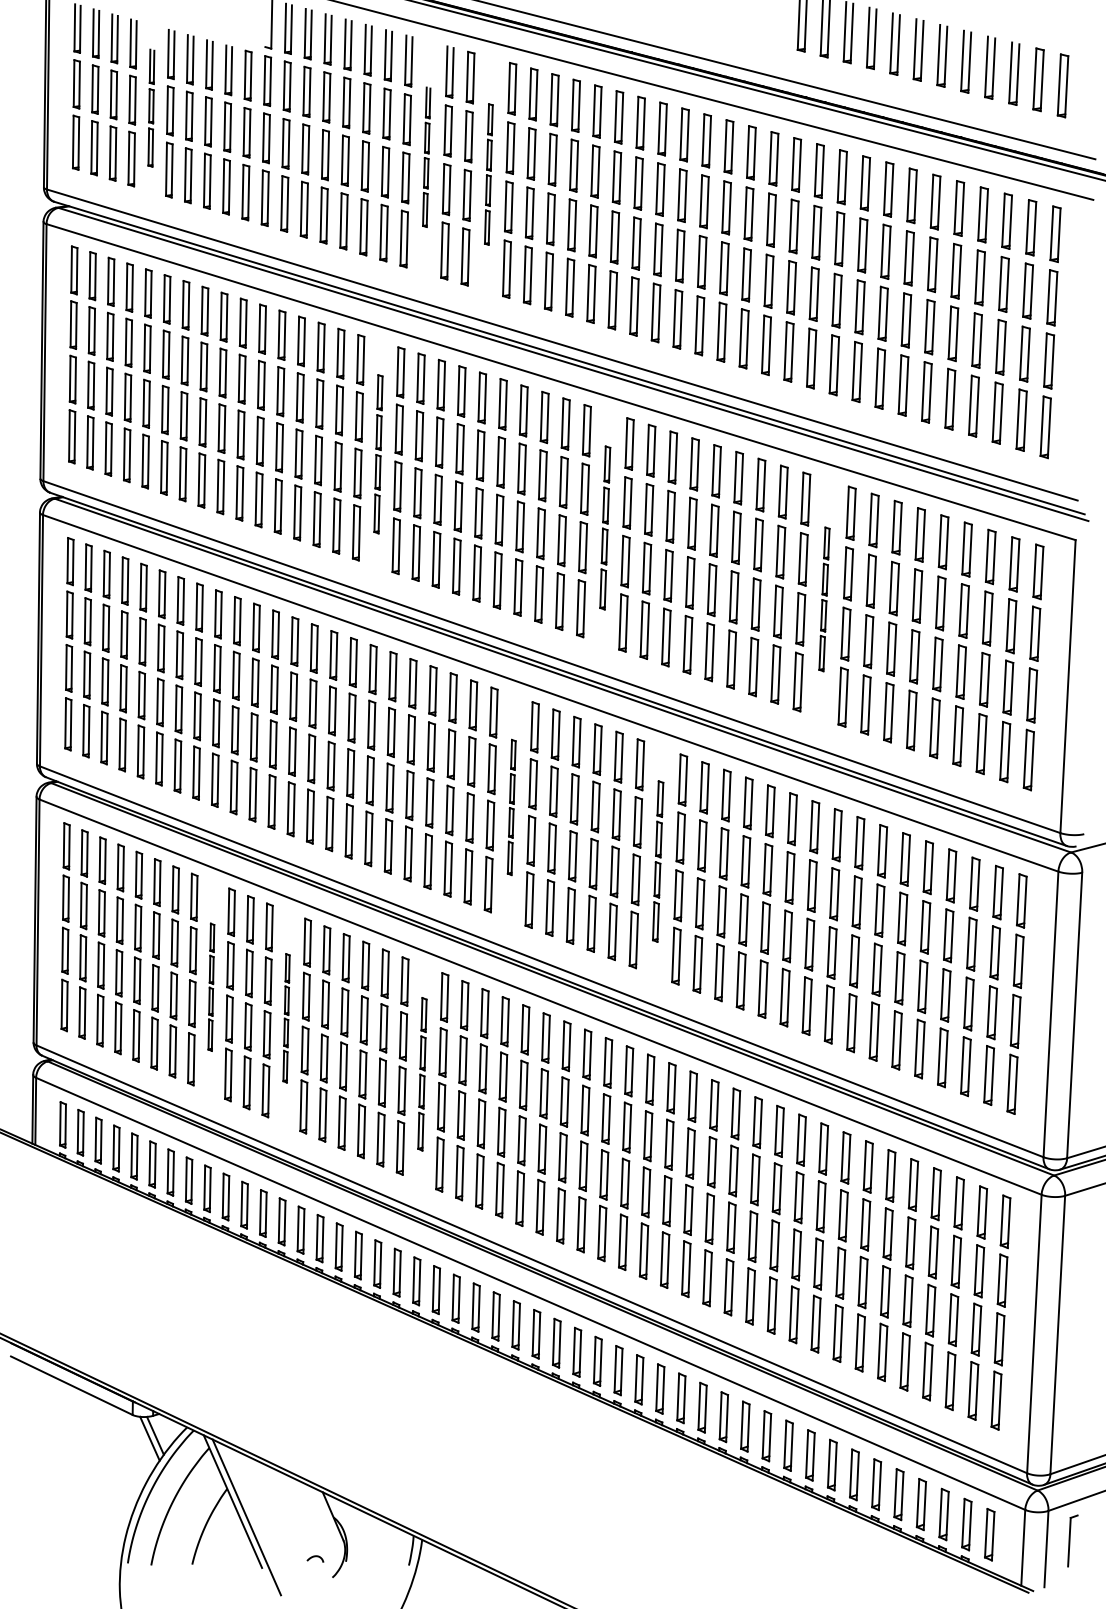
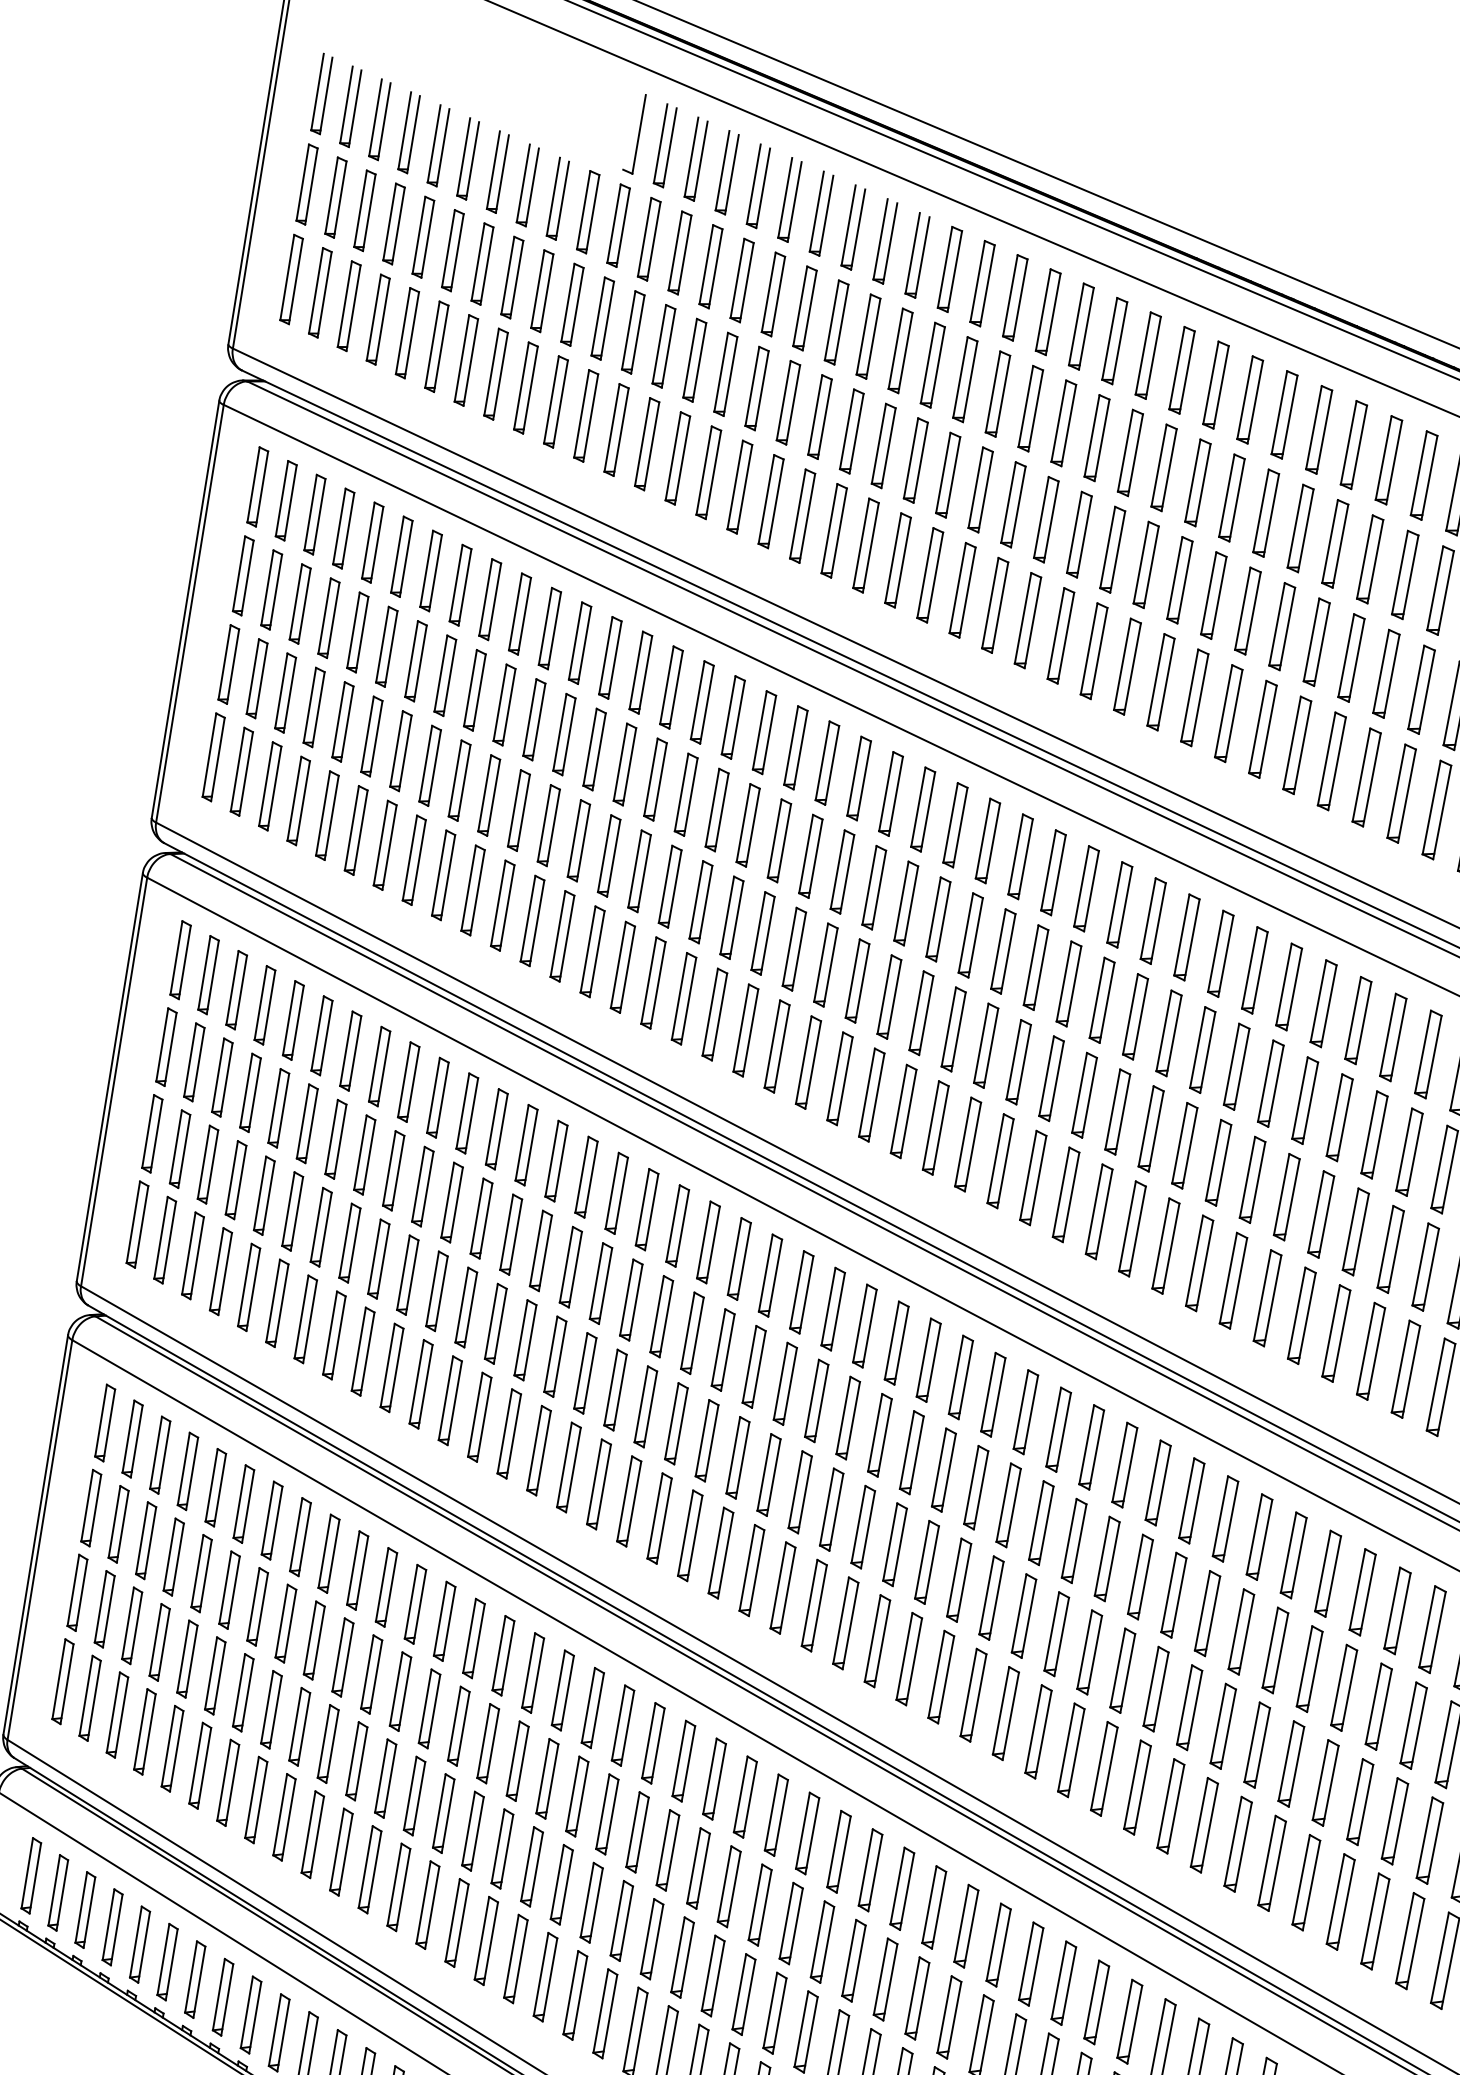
part: (151, 107) -> (423, 240), size x1.43
part: (426, 157) -> (858, 388), size x1.67
part: (488, 174) -> (955, 431), size x1.67
part: (378, 454) -> (708, 860), size x1.43
part: (605, 527) -> (1060, 1034), size x1.43
part: (824, 599) -> (1399, 1205), size x1.67
part: (511, 807) -> (838, 1468), size x1.67
part: (657, 861) -> (1063, 1591), size x1.43
part: (211, 987) -> (306, 1688), size x1.67
part: (286, 1018) -> (421, 1756), size x1.67
part: (422, 1074) -> (629, 1881), size x1.43

